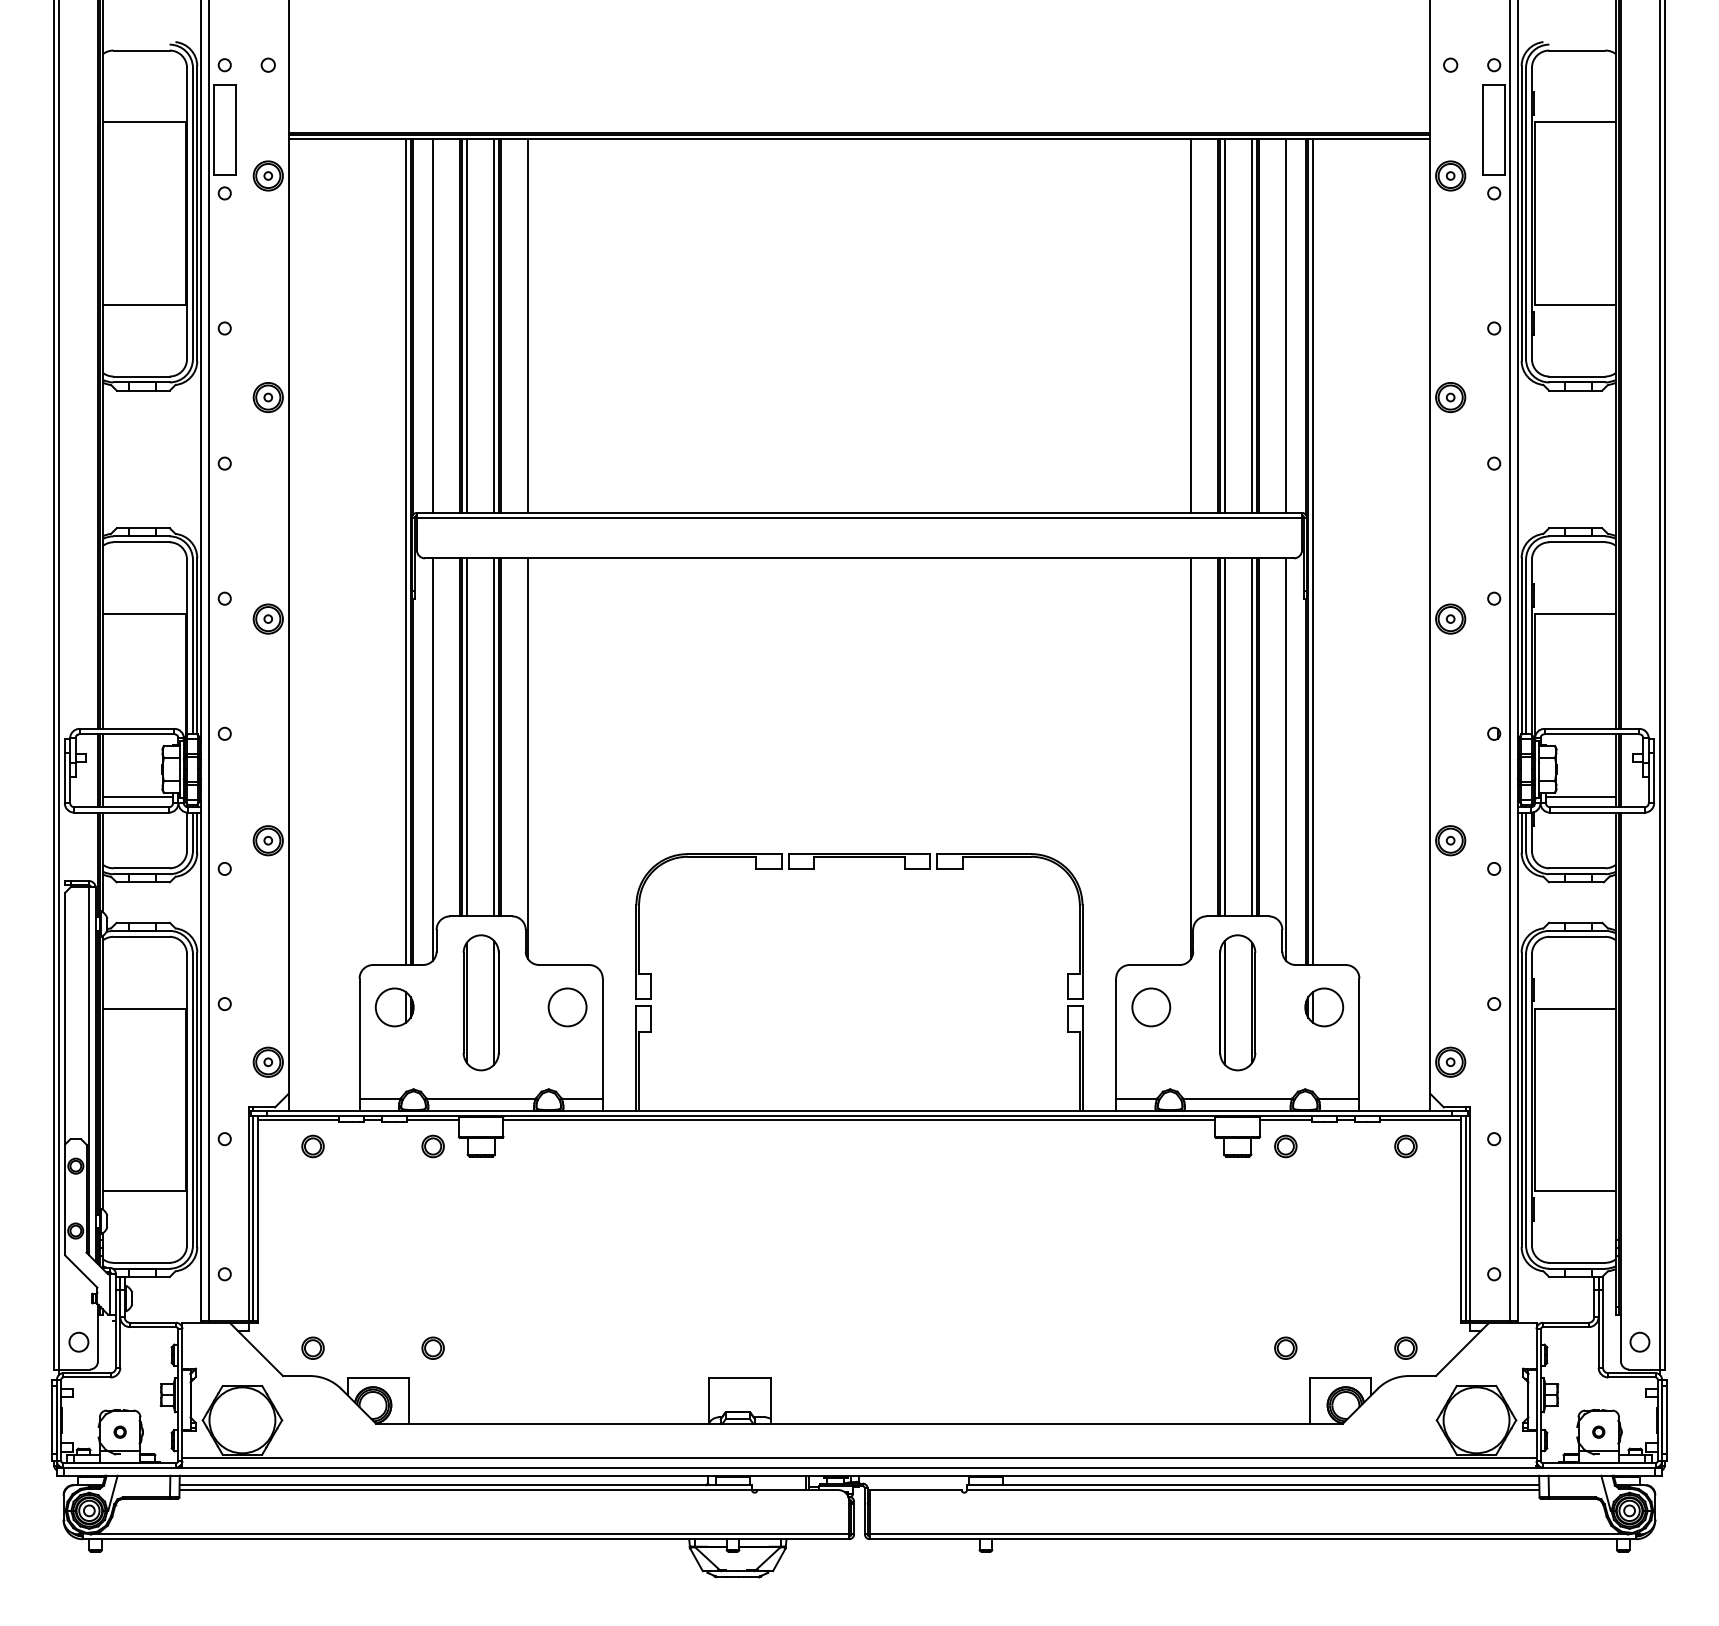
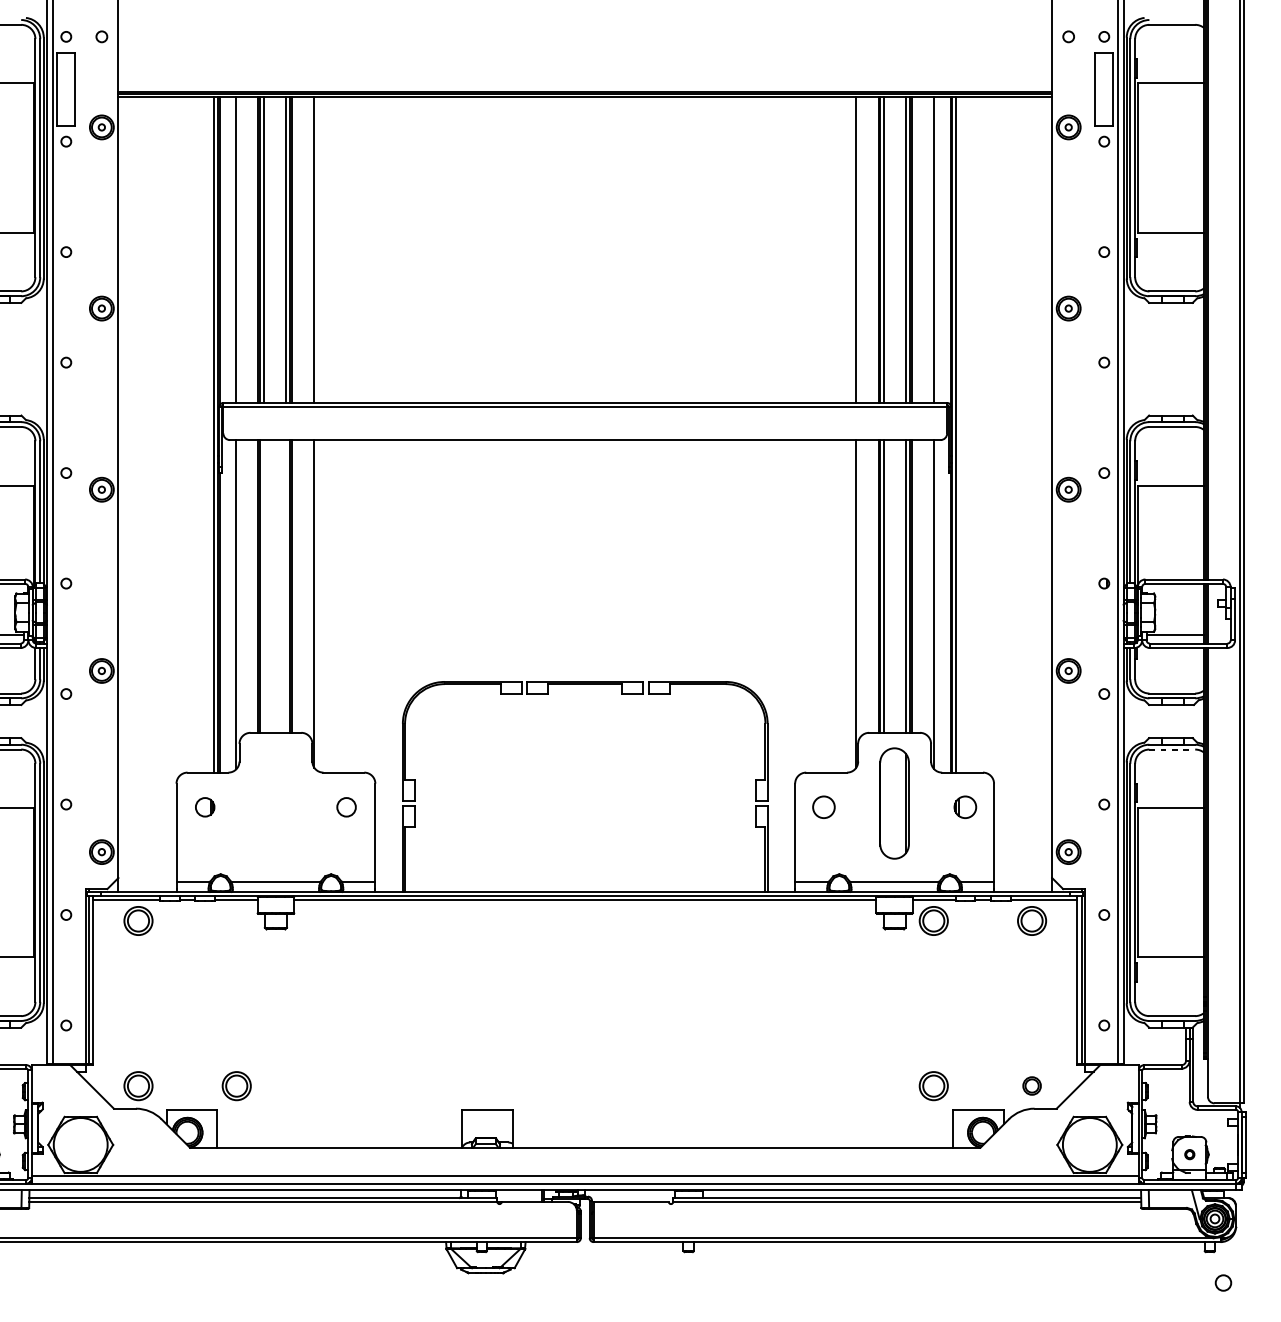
line: (466, 737) -> (263, 586), removed
line: (493, 737) -> (286, 586), removed
line: (1577, 936) -> (1172, 749), solid -> dashed
part: (480, 1002) -> (275, 803), removed
line: (1225, 1002) -> (884, 803), removed
part: (394, 1007) -> (205, 807), size x0.6
circle: (567, 1007) -> (346, 807), size x0.6
circle: (1151, 1007) -> (824, 807), size x0.7
part: (1324, 1007) -> (965, 807), size x0.7
part: (312, 1146) -> (138, 921), size x1.6
part: (432, 1146) -> (236, 921), removed
part: (1285, 1146) -> (933, 921), size x1.6
part: (1405, 1146) -> (1031, 921), size x1.6
circle: (1639, 1341) -> (1223, 1282), moved
part: (312, 1347) -> (138, 1085), size x1.6
part: (432, 1347) -> (236, 1085), size x1.6
part: (1285, 1347) -> (933, 1085), size x1.6

